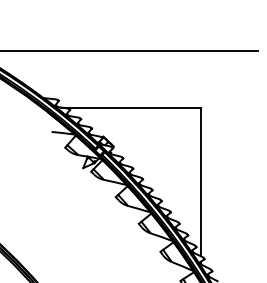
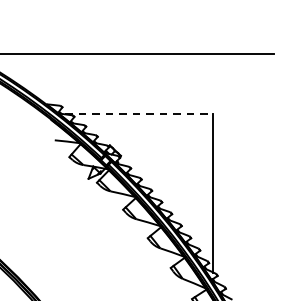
line: (130, 107) -> (138, 114), solid -> dashed

